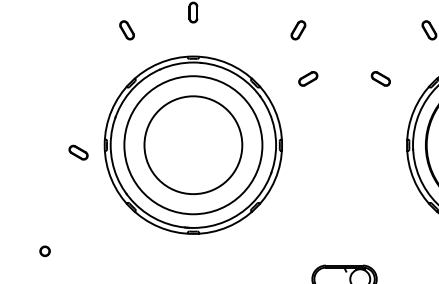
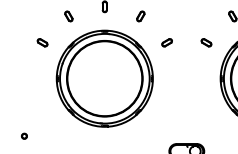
part: (297, 30) -> (140, 16), moved
circle: (192, 144) -> (104, 78), size x1.43
part: (78, 152) -> (42, 42), moved

